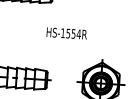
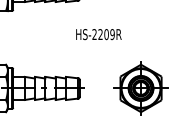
text: (70, 33) -> (103, 34), HS-1554R -> HS-2209R

